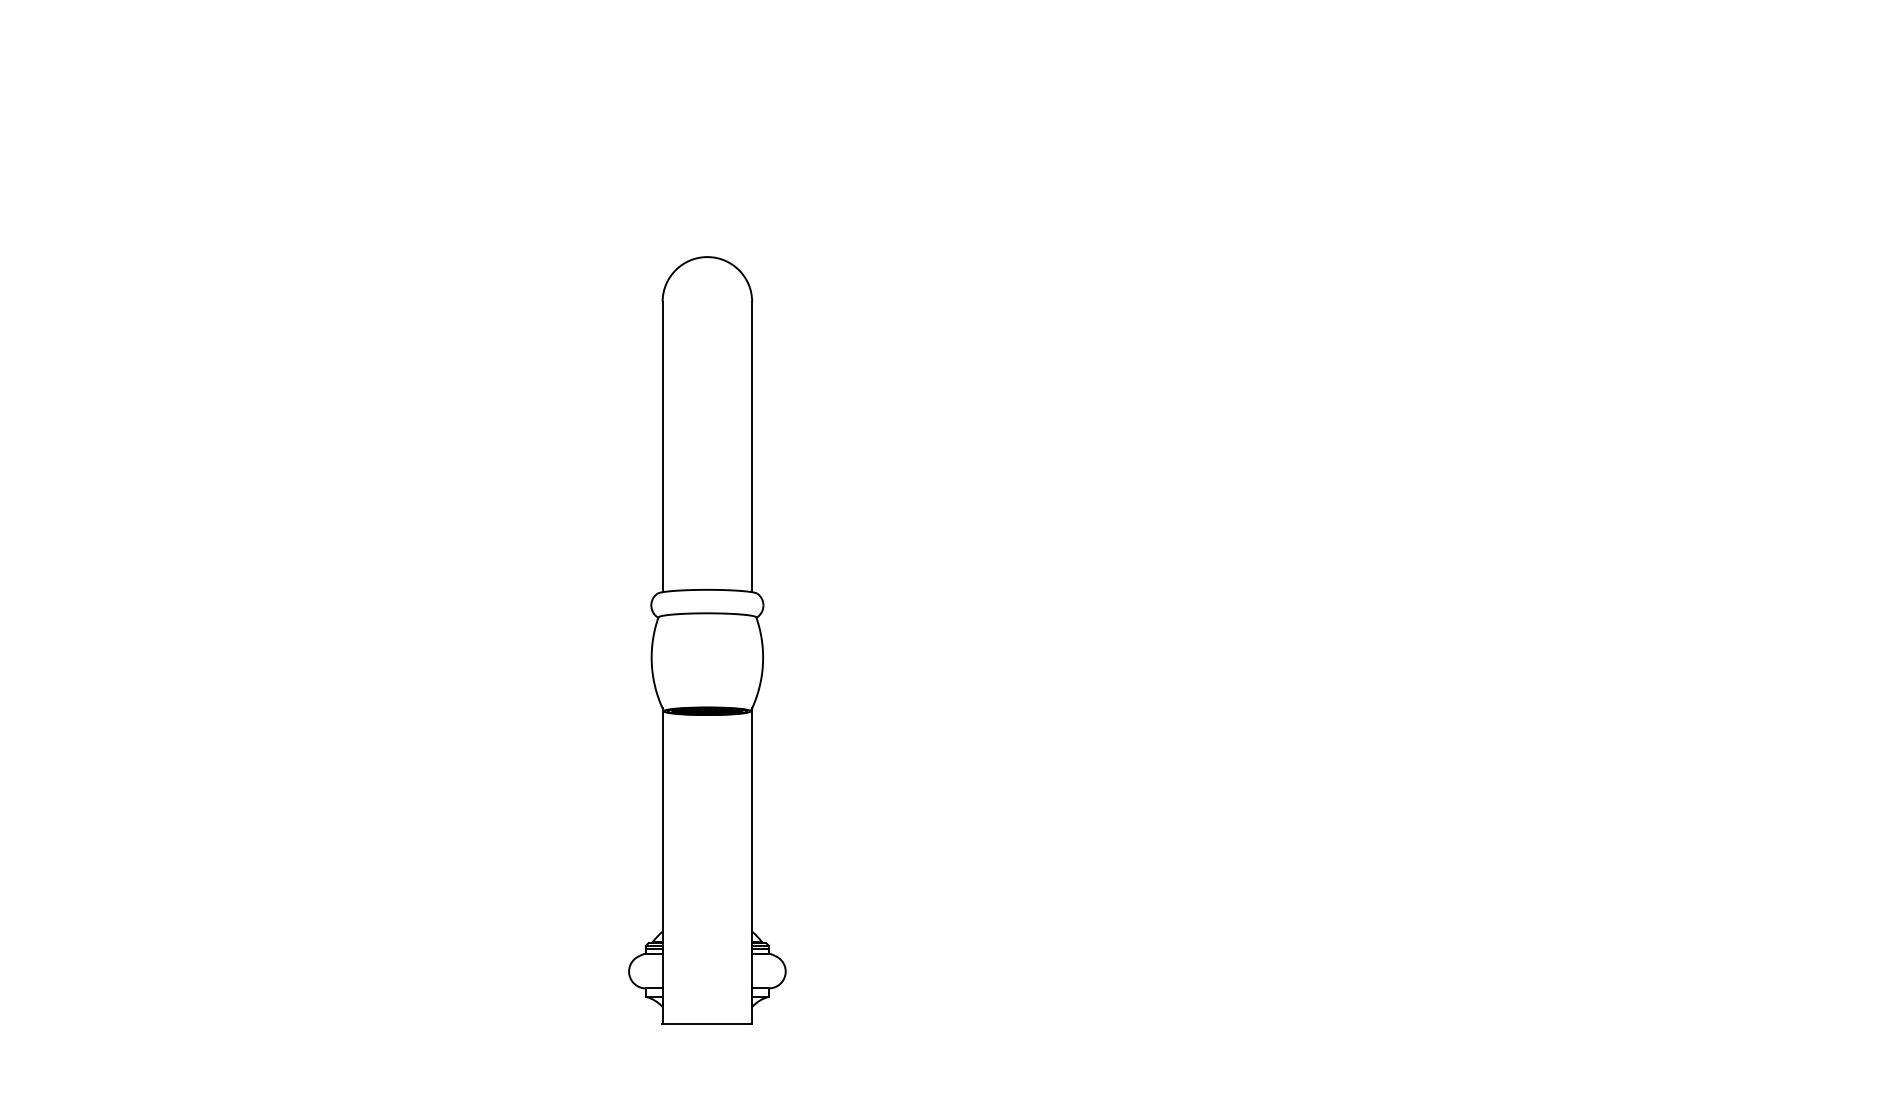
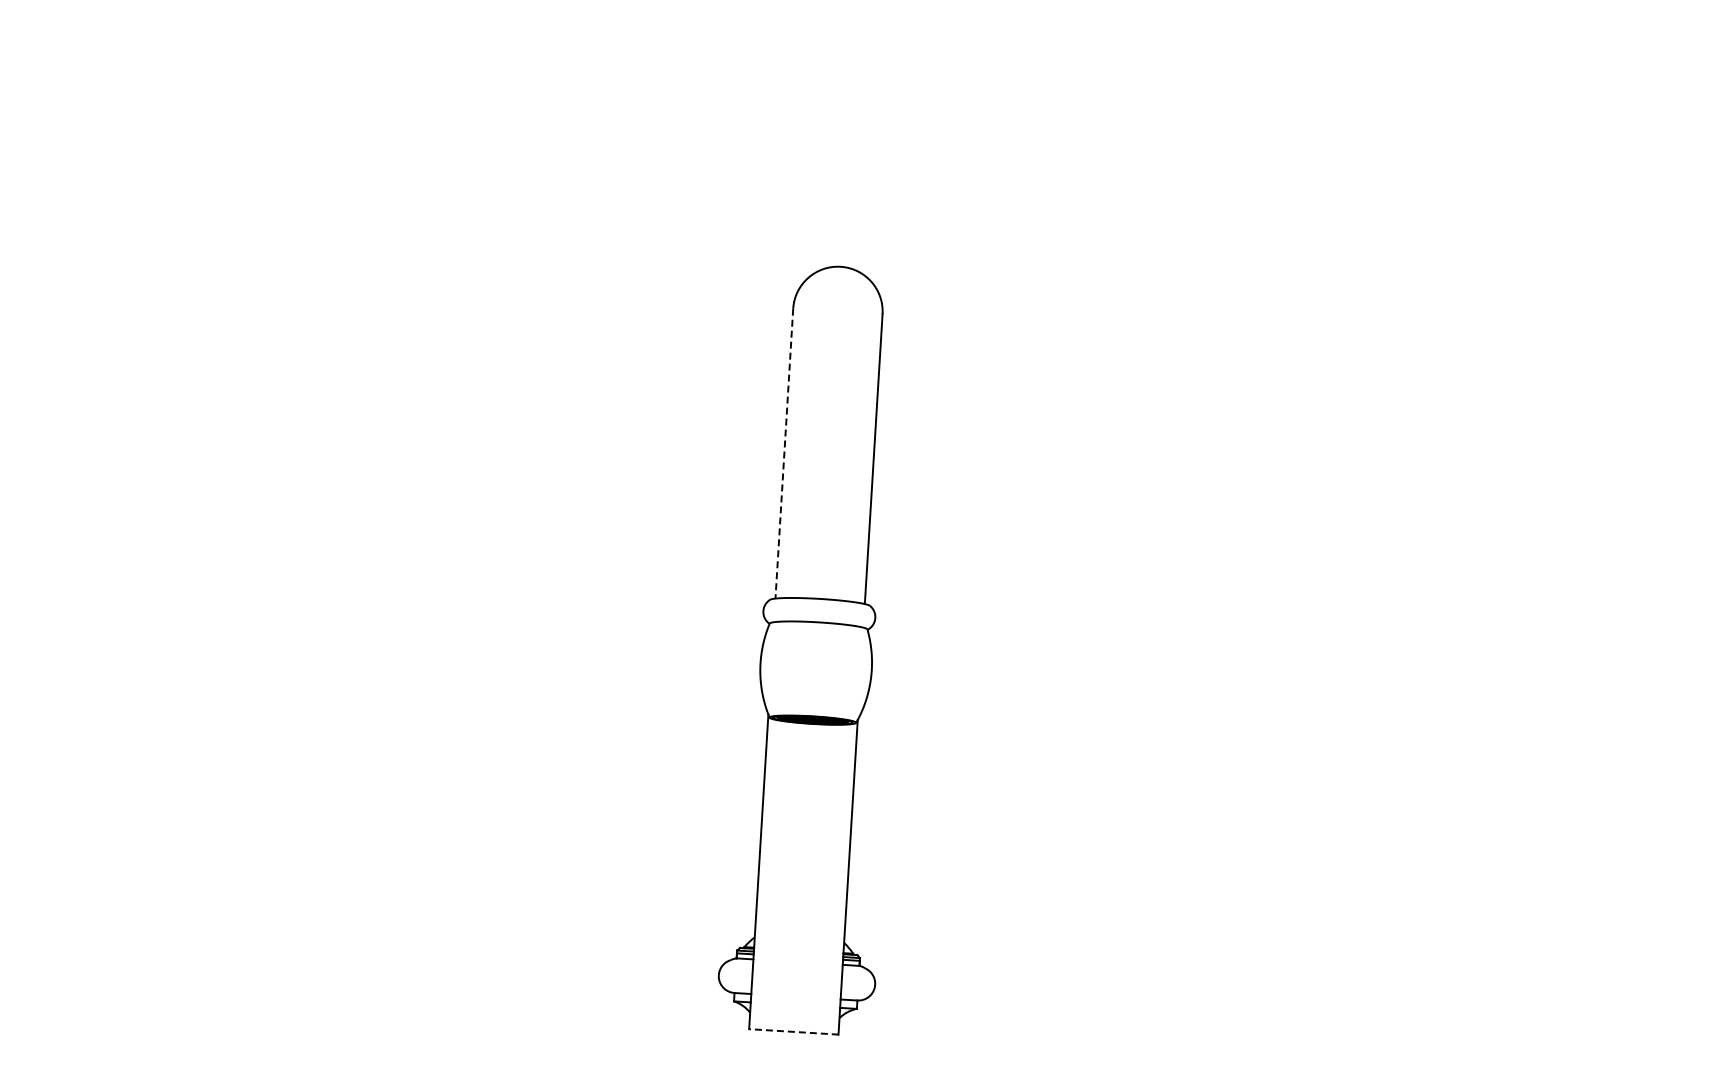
line: (662, 447) -> (784, 454), solid -> dashed
line: (706, 1023) -> (792, 1031), solid -> dashed

